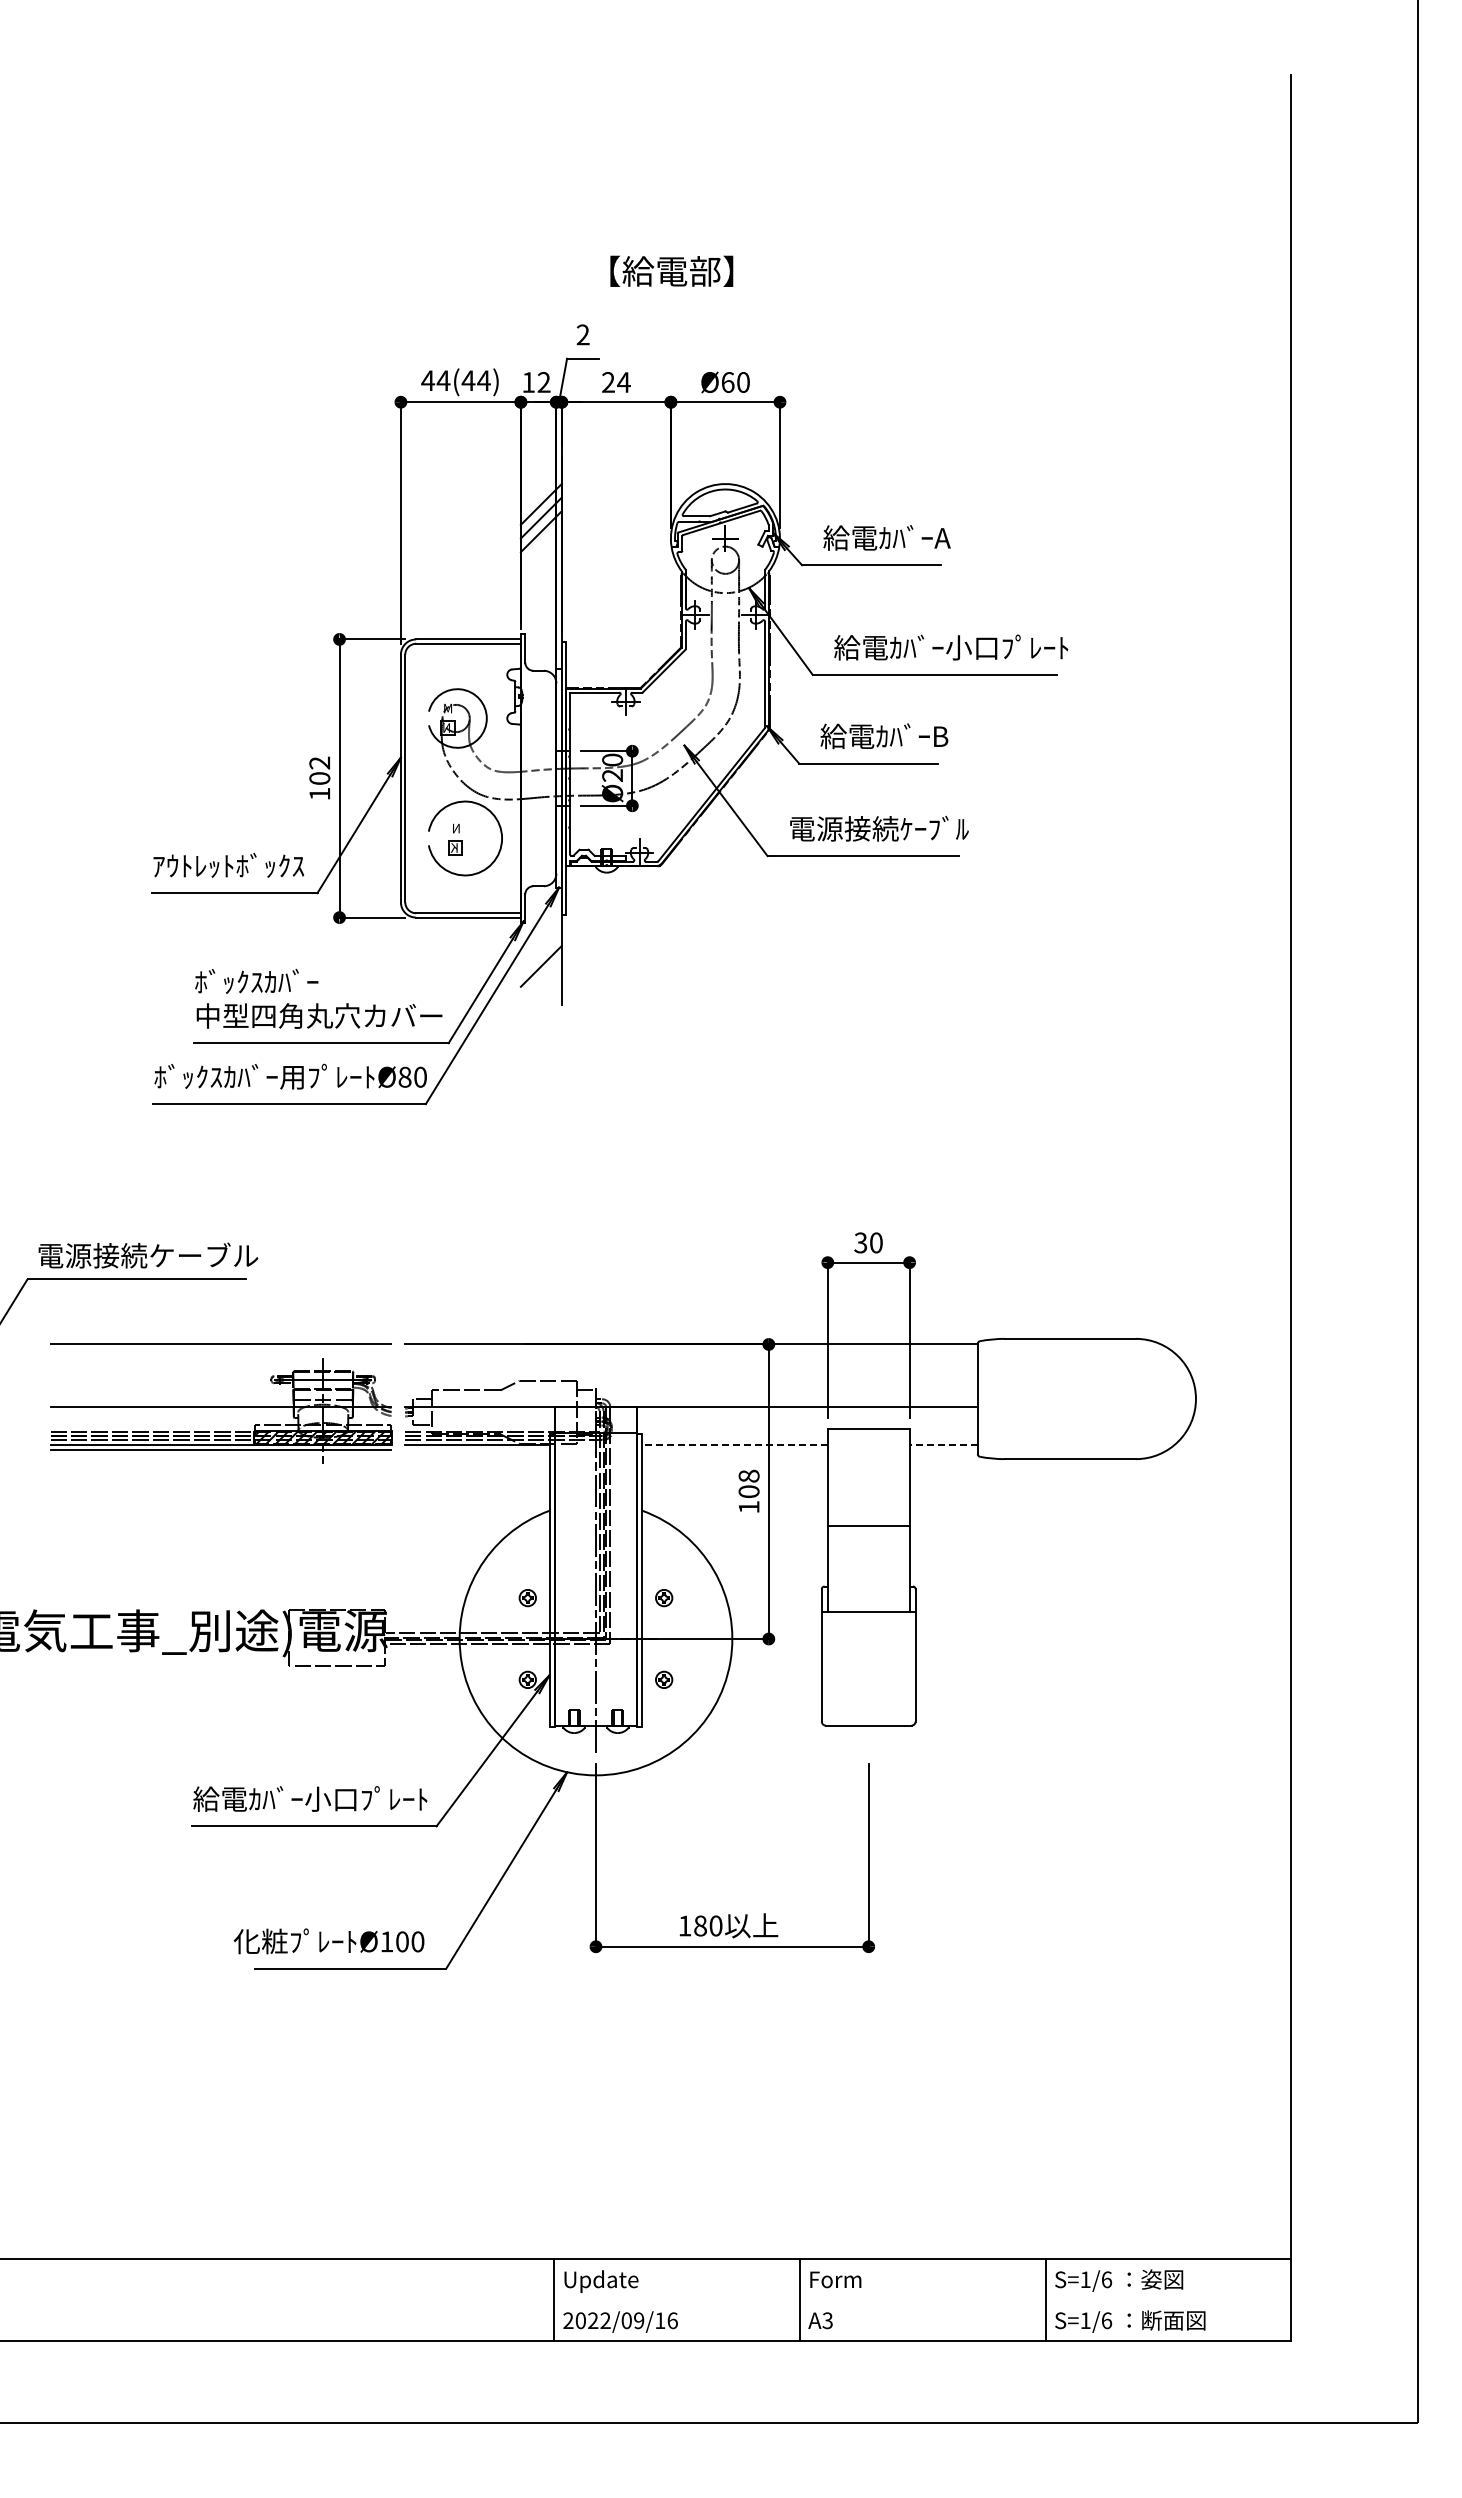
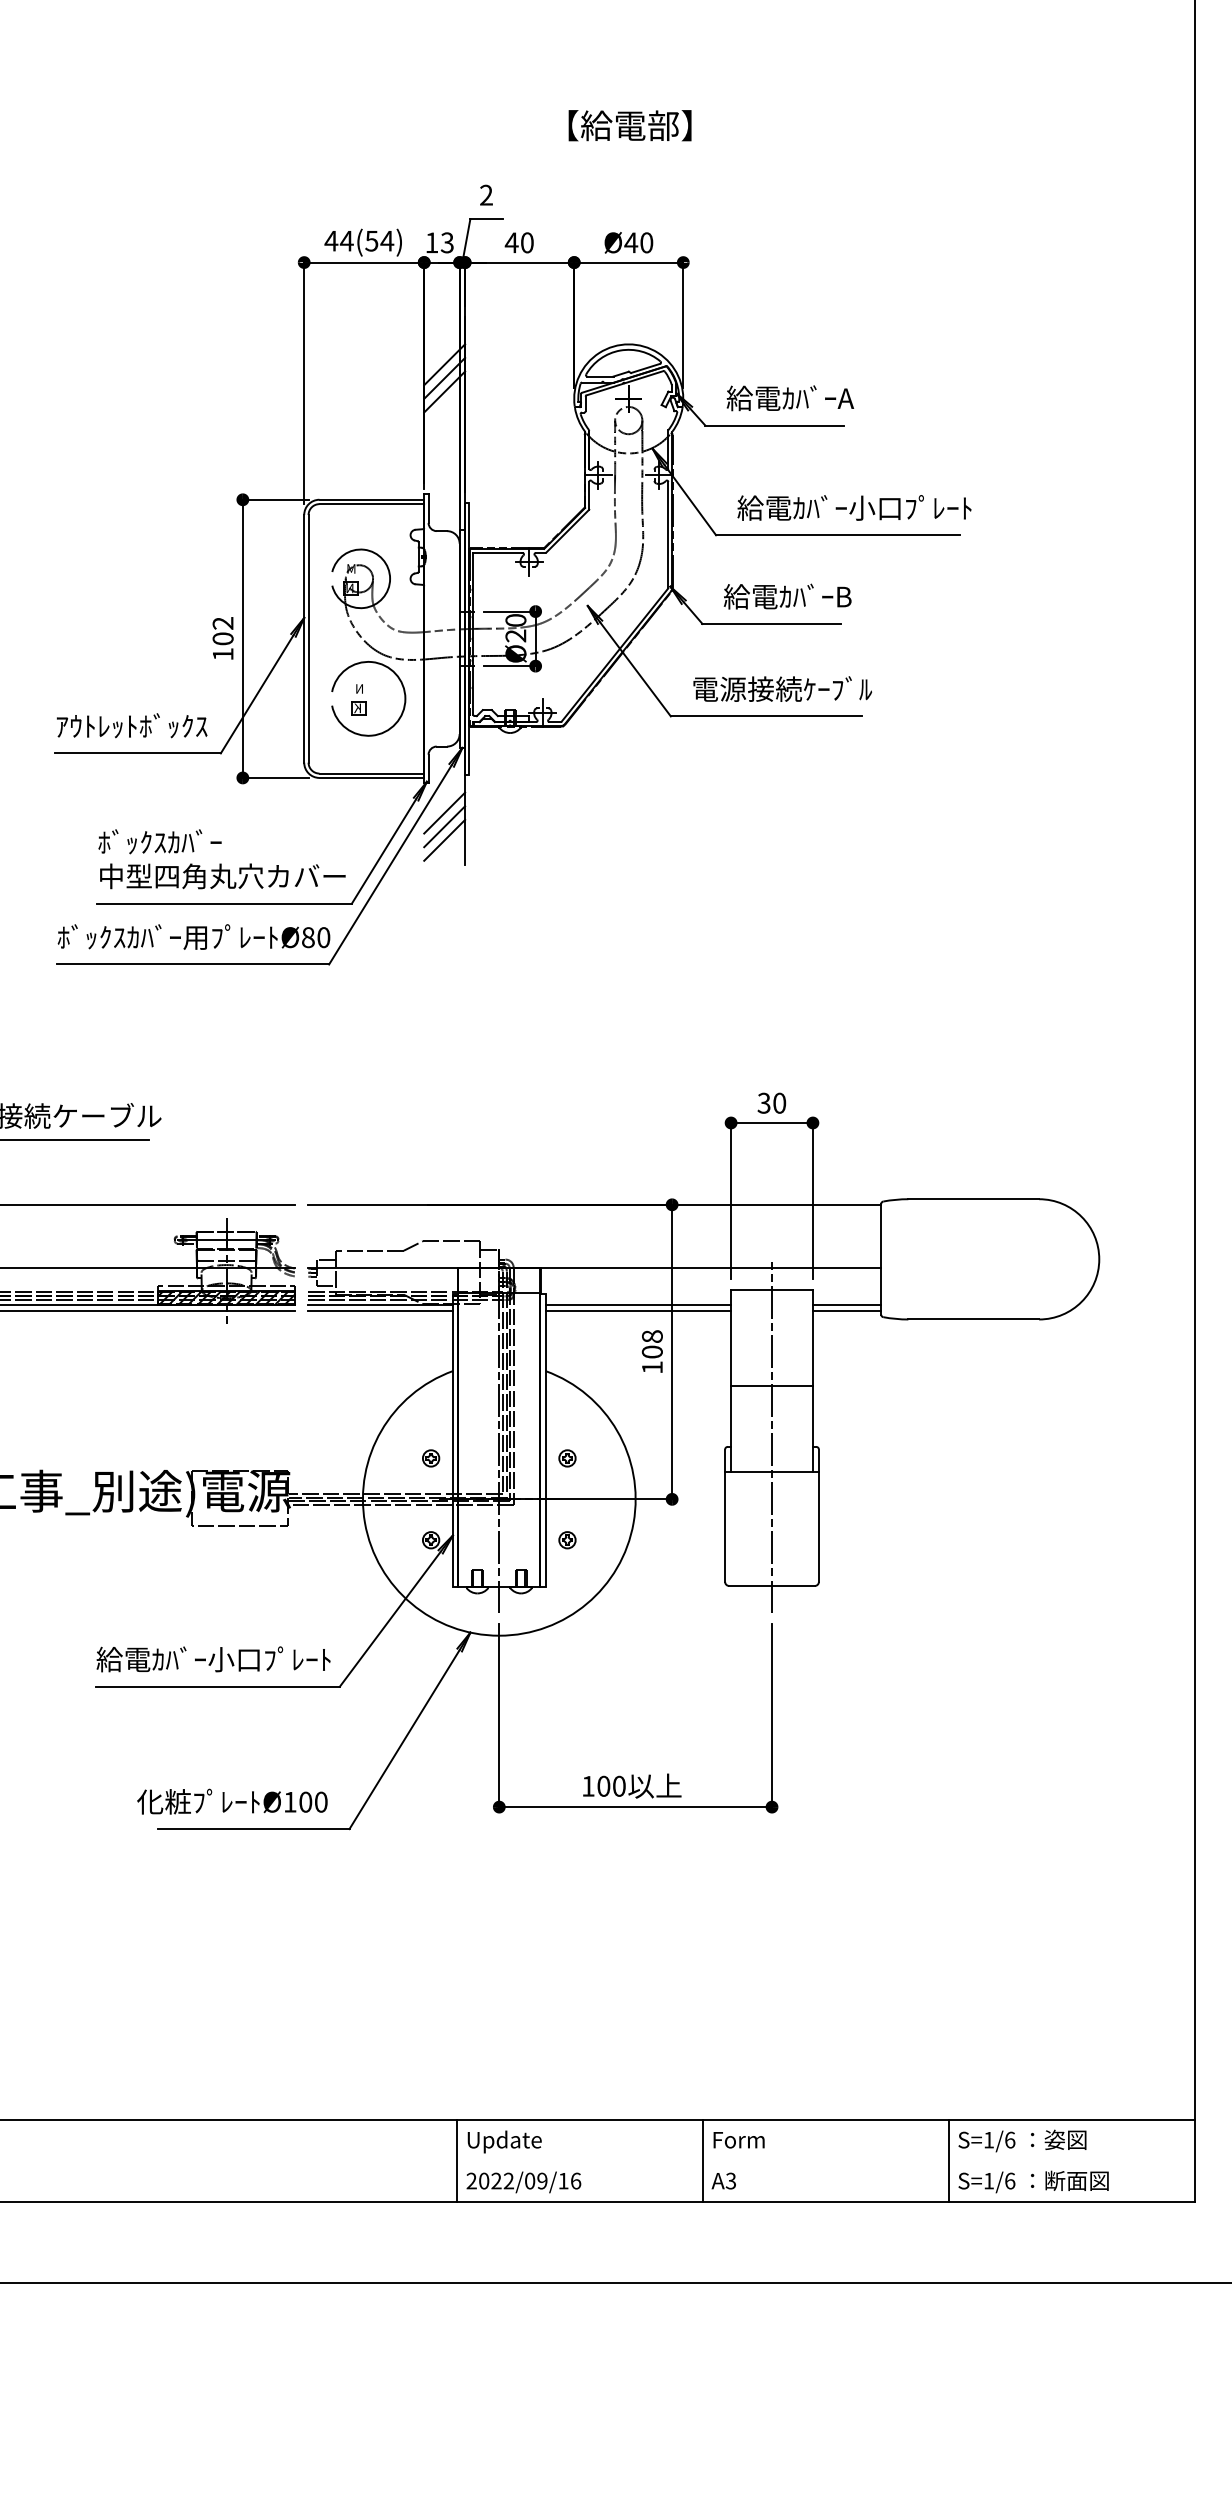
text: (671, 270) -> (629, 124), moved
text: (468, 380) -> (371, 240), 44(44) -> 44(54)
text: (543, 382) -> (446, 242), 12 -> 13
text: (615, 382) -> (518, 242), 24 -> 40
text: (727, 382) -> (630, 242), Ø60 -> Ø40
line: (540, 952) -> (443, 812), added
line: (540, 979) -> (443, 839), added
line: (735, 1444) -> (638, 1304), dashed -> solid
line: (943, 1444) -> (846, 1304), dashed -> solid
line: (477, 1450) -> (380, 1310), added
line: (734, 1450) -> (637, 1310), added
line: (943, 1450) -> (846, 1310), added
line: (868, 1577) -> (771, 1437), added
text: (700, 1926) -> (603, 1786), 180 -> 100

